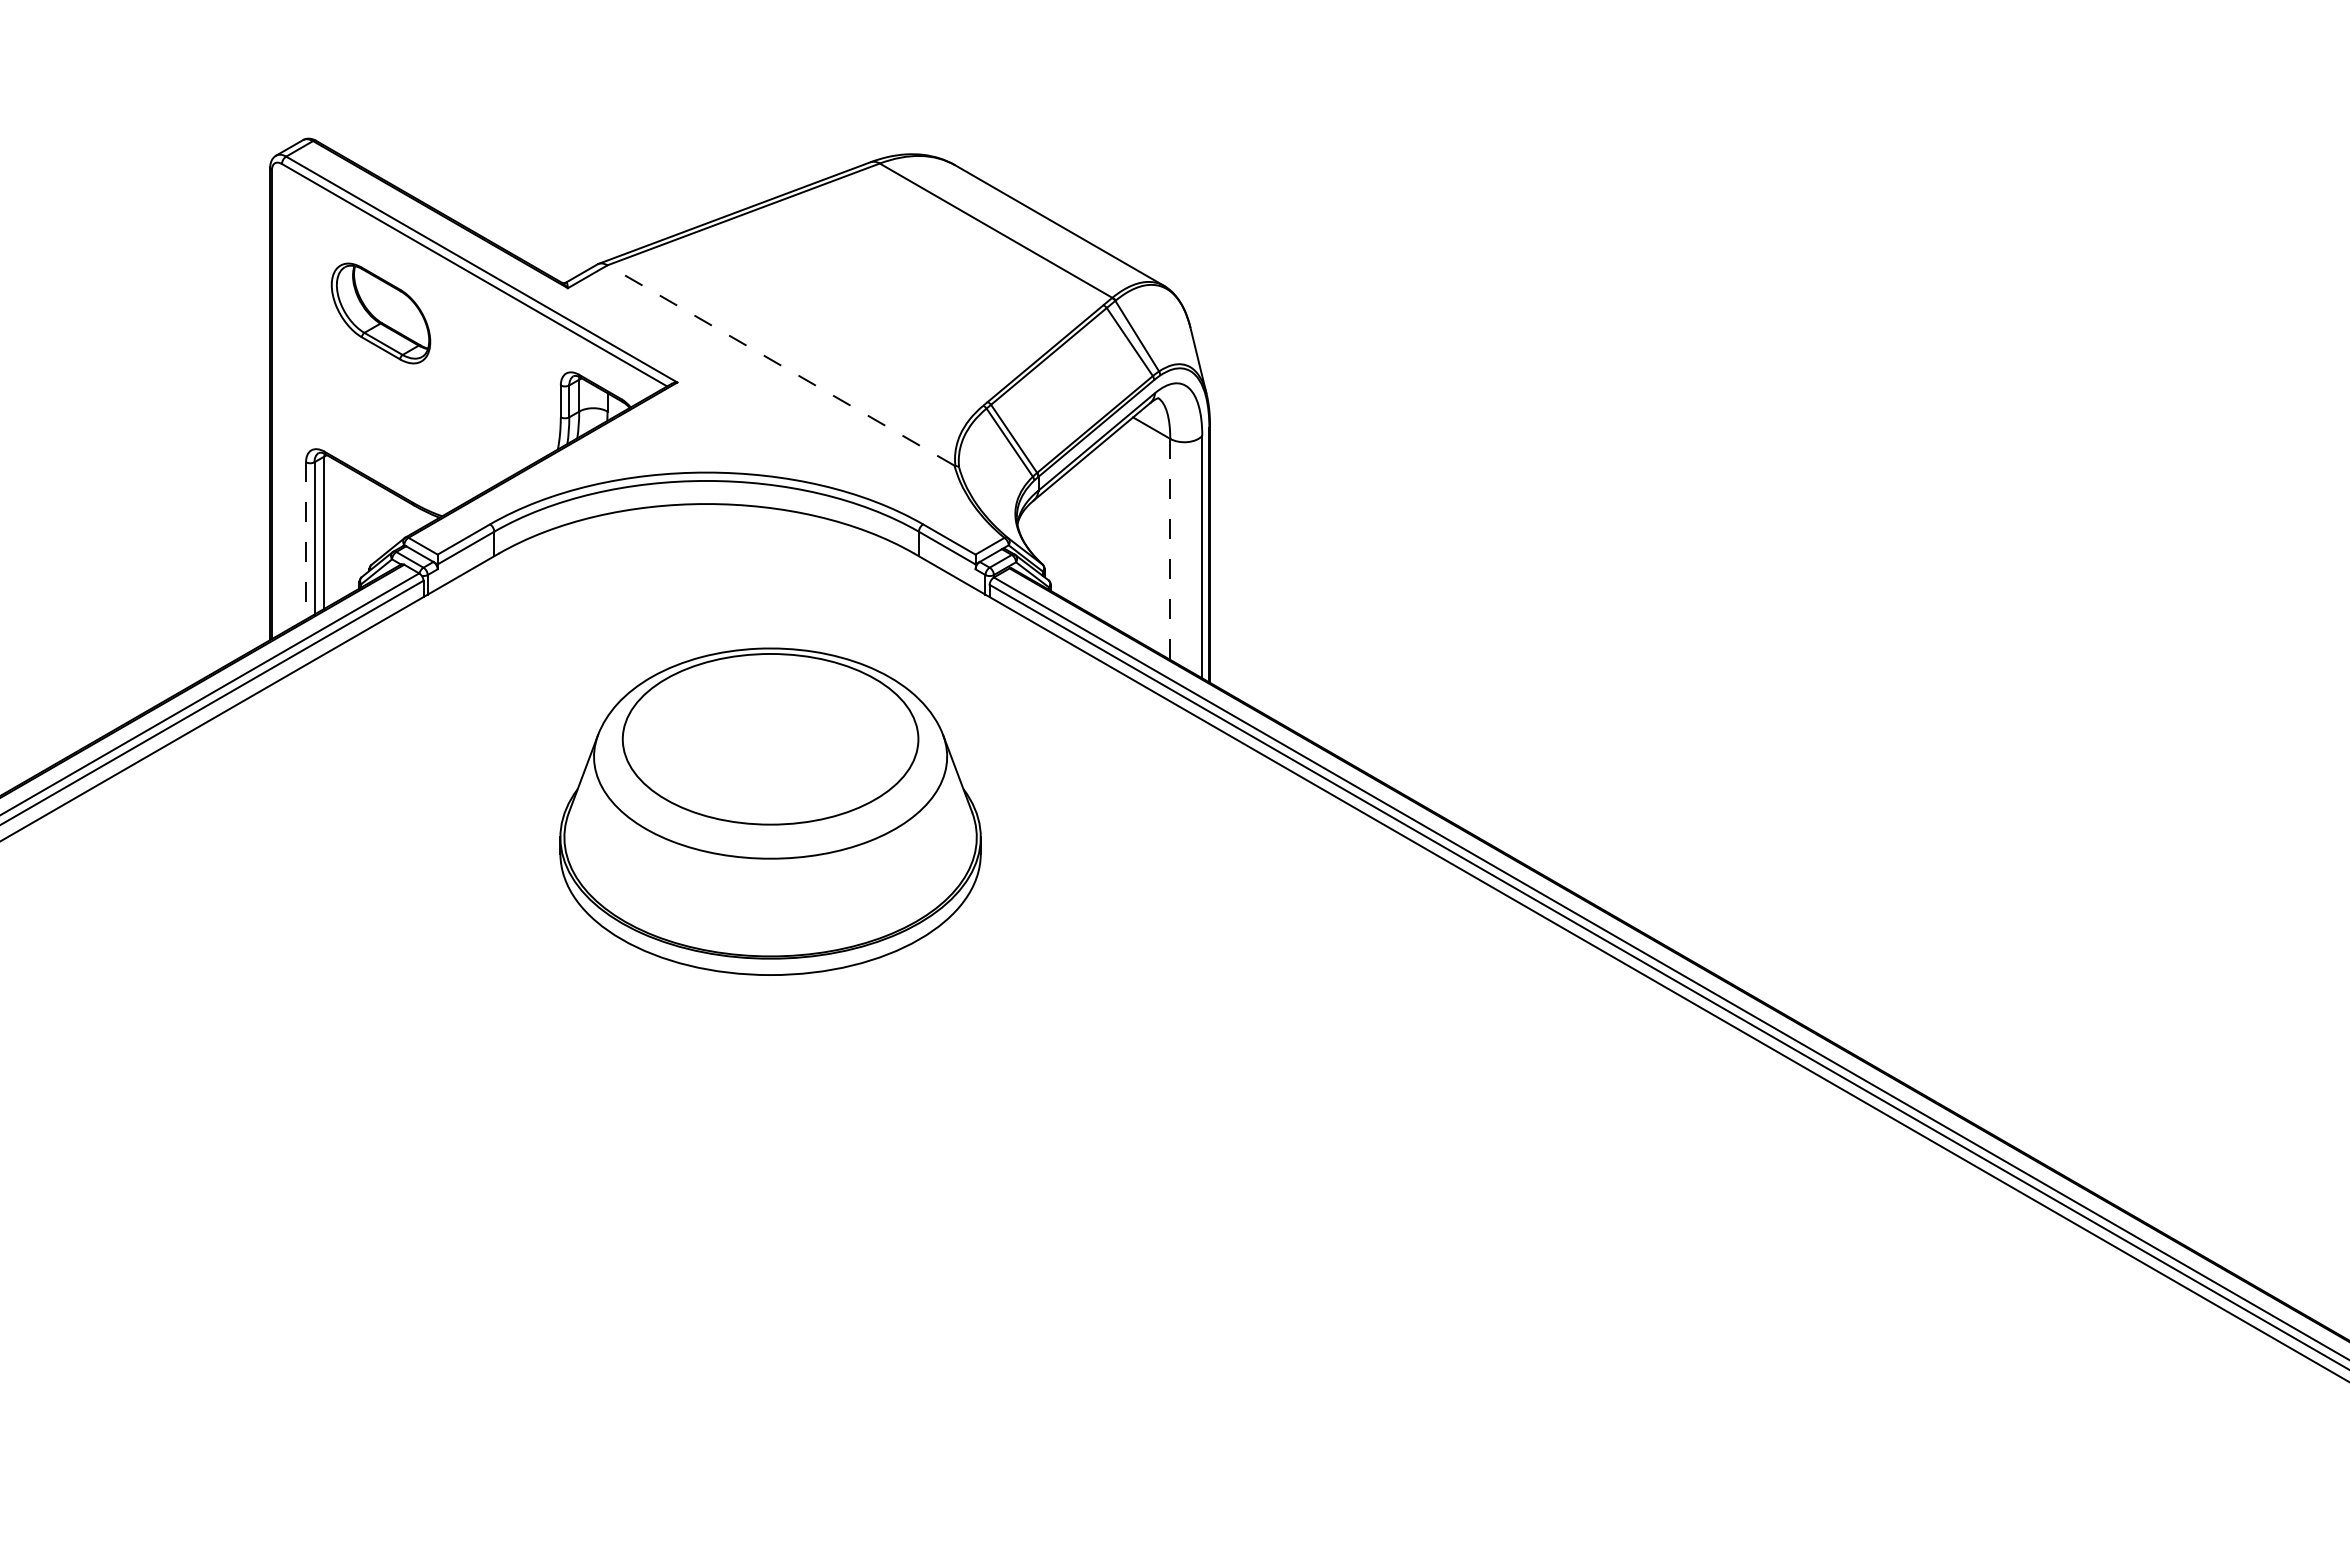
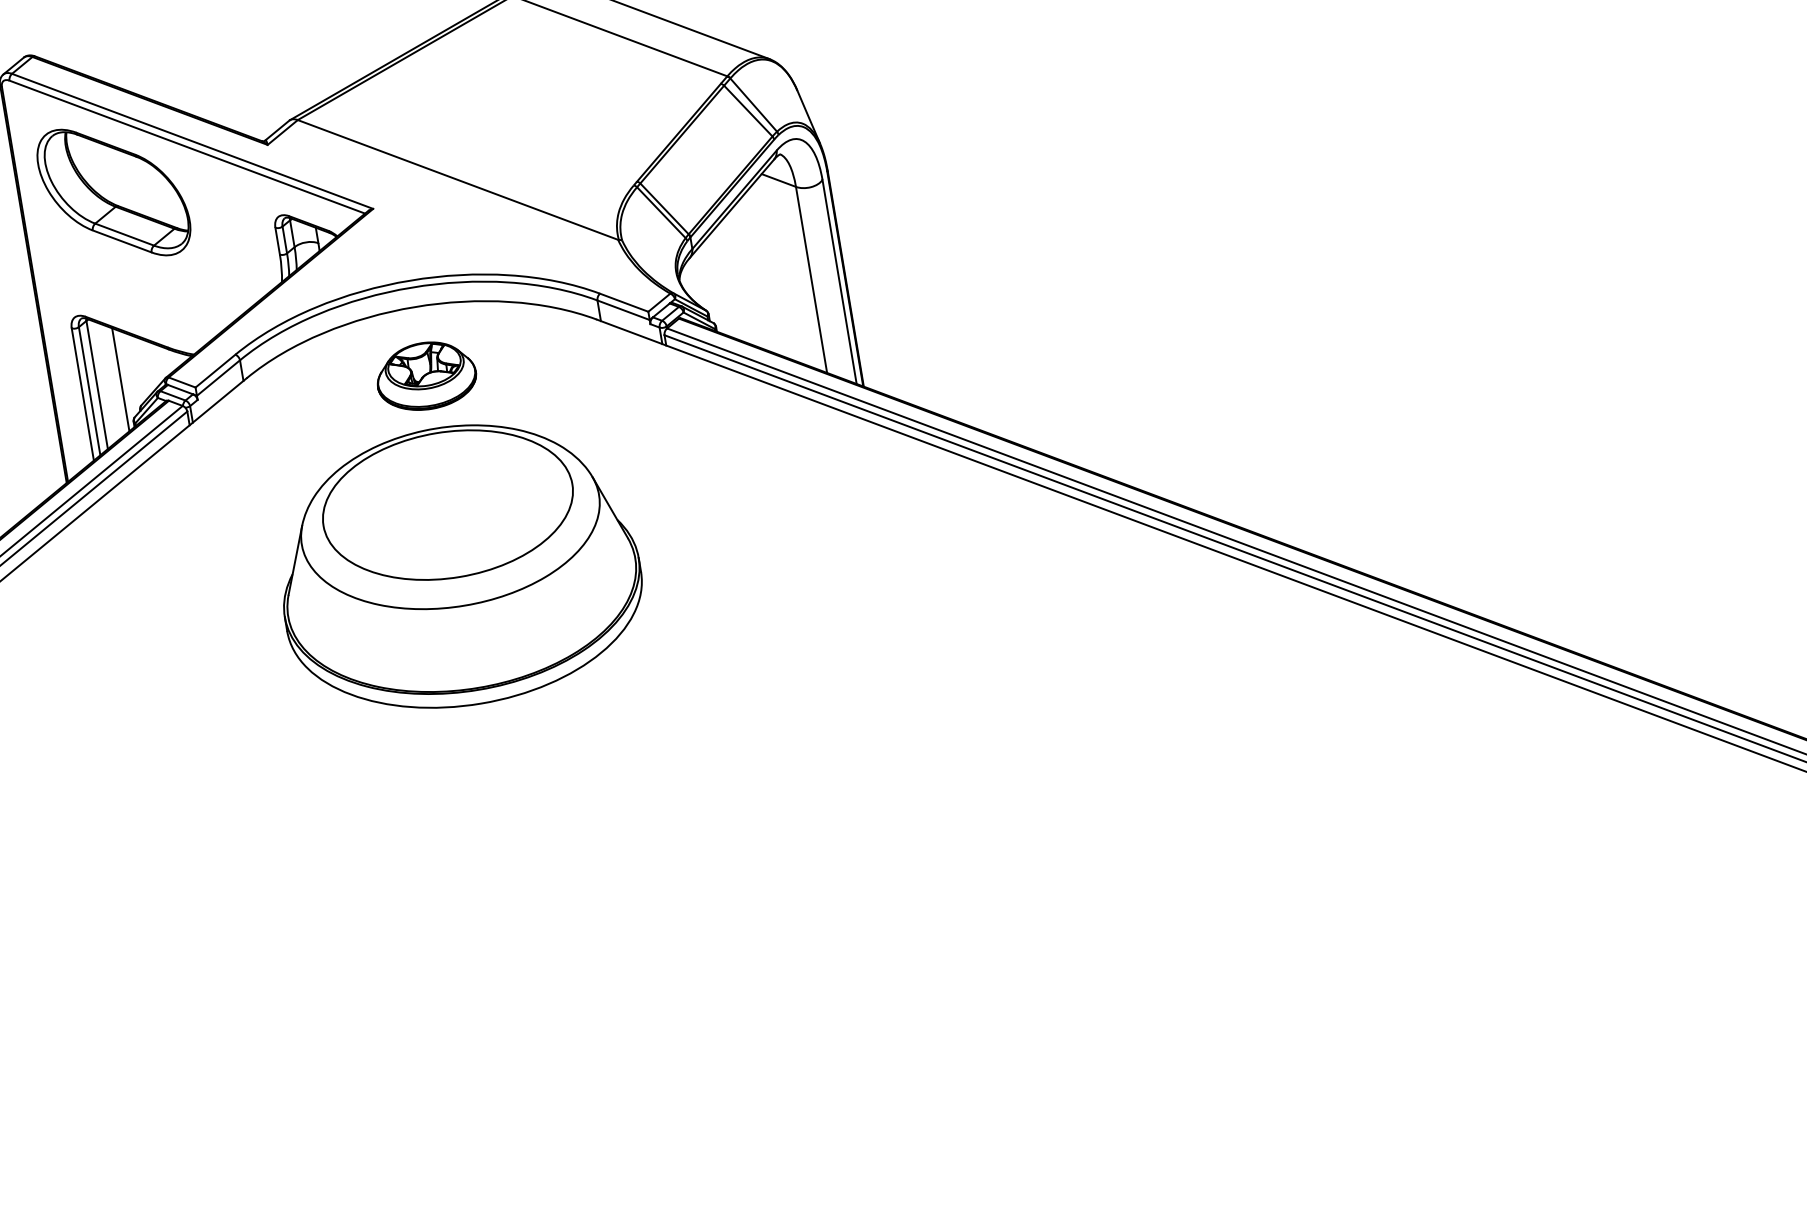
part: (380, 313) -> (113, 192), size x1.67
line: (780, 365) -> (457, 180), dashed -> solid
line: (352, 531) -> (120, 380), added
line: (306, 540) -> (83, 394), dashed -> solid
line: (1170, 549) -> (811, 279), dashed -> solid
part: (706, 585) -> (426, 375), added
part: (770, 811) -> (458, 565), moved

